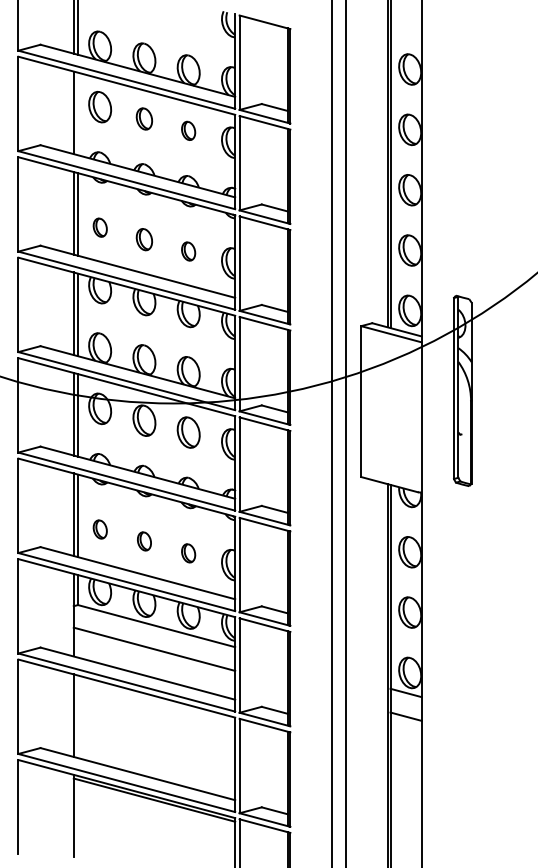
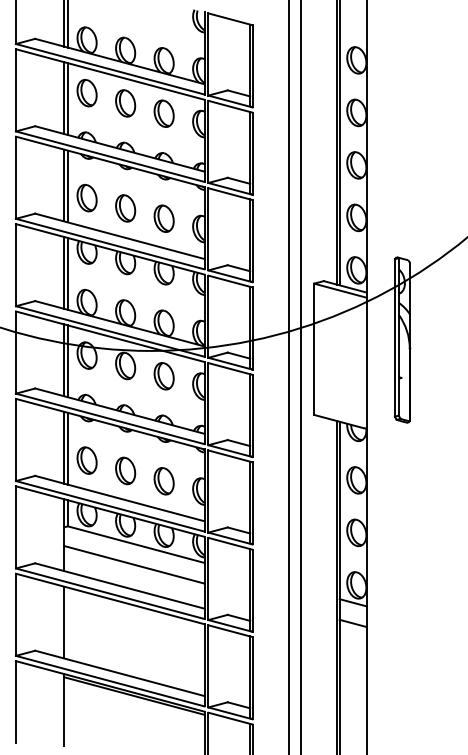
line: (78, 113) -> (68, 98), added
part: (144, 118) -> (125, 103), size x1.43
part: (188, 130) -> (163, 113), size x1.67
part: (100, 227) -> (87, 197), size x1.67
part: (144, 239) -> (125, 208), size x1.43
part: (188, 251) -> (163, 218), size x1.67
part: (100, 529) -> (87, 460), size x1.67
part: (144, 541) -> (125, 471), size x1.67
part: (188, 553) -> (163, 481), size x1.67

